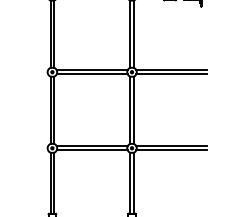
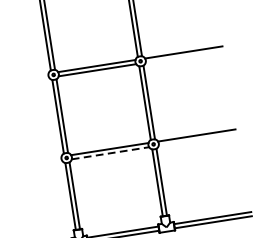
line: (171, 74) -> (184, 57), removed
line: (92, 150) -> (110, 153), solid -> dashed
line: (171, 150) -> (197, 140), removed

